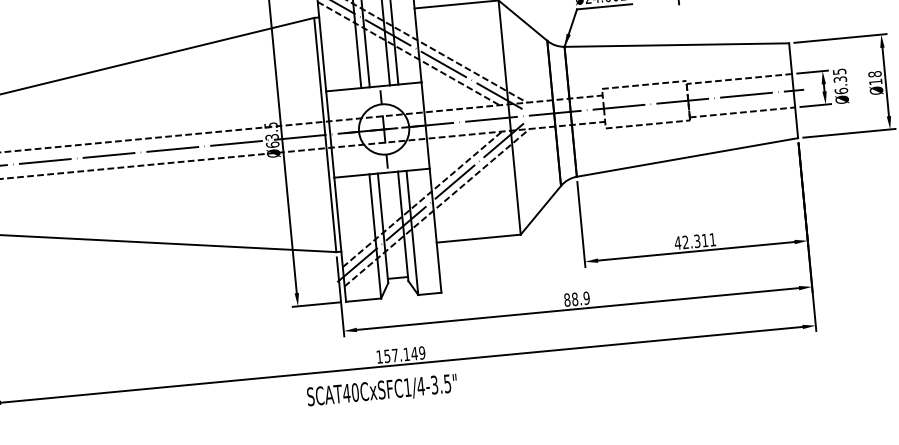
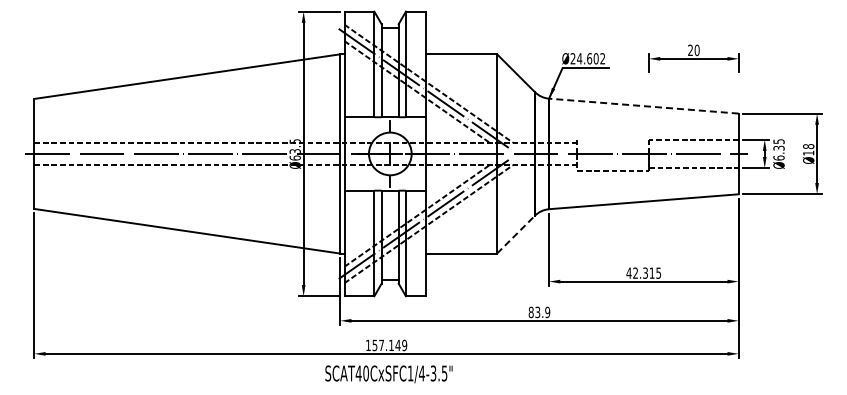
line: (676, 45) -> (643, 106), solid -> dashed
line: (644, 85) -> (613, 137), removed
line: (541, 210) -> (516, 234), solid -> dashed
text: (712, 239) -> (658, 272), 42.311 -> 42.315
text: (574, 299) -> (537, 312), 88.9 -> 83.9
text: (381, 391) -> (388, 374), moved

